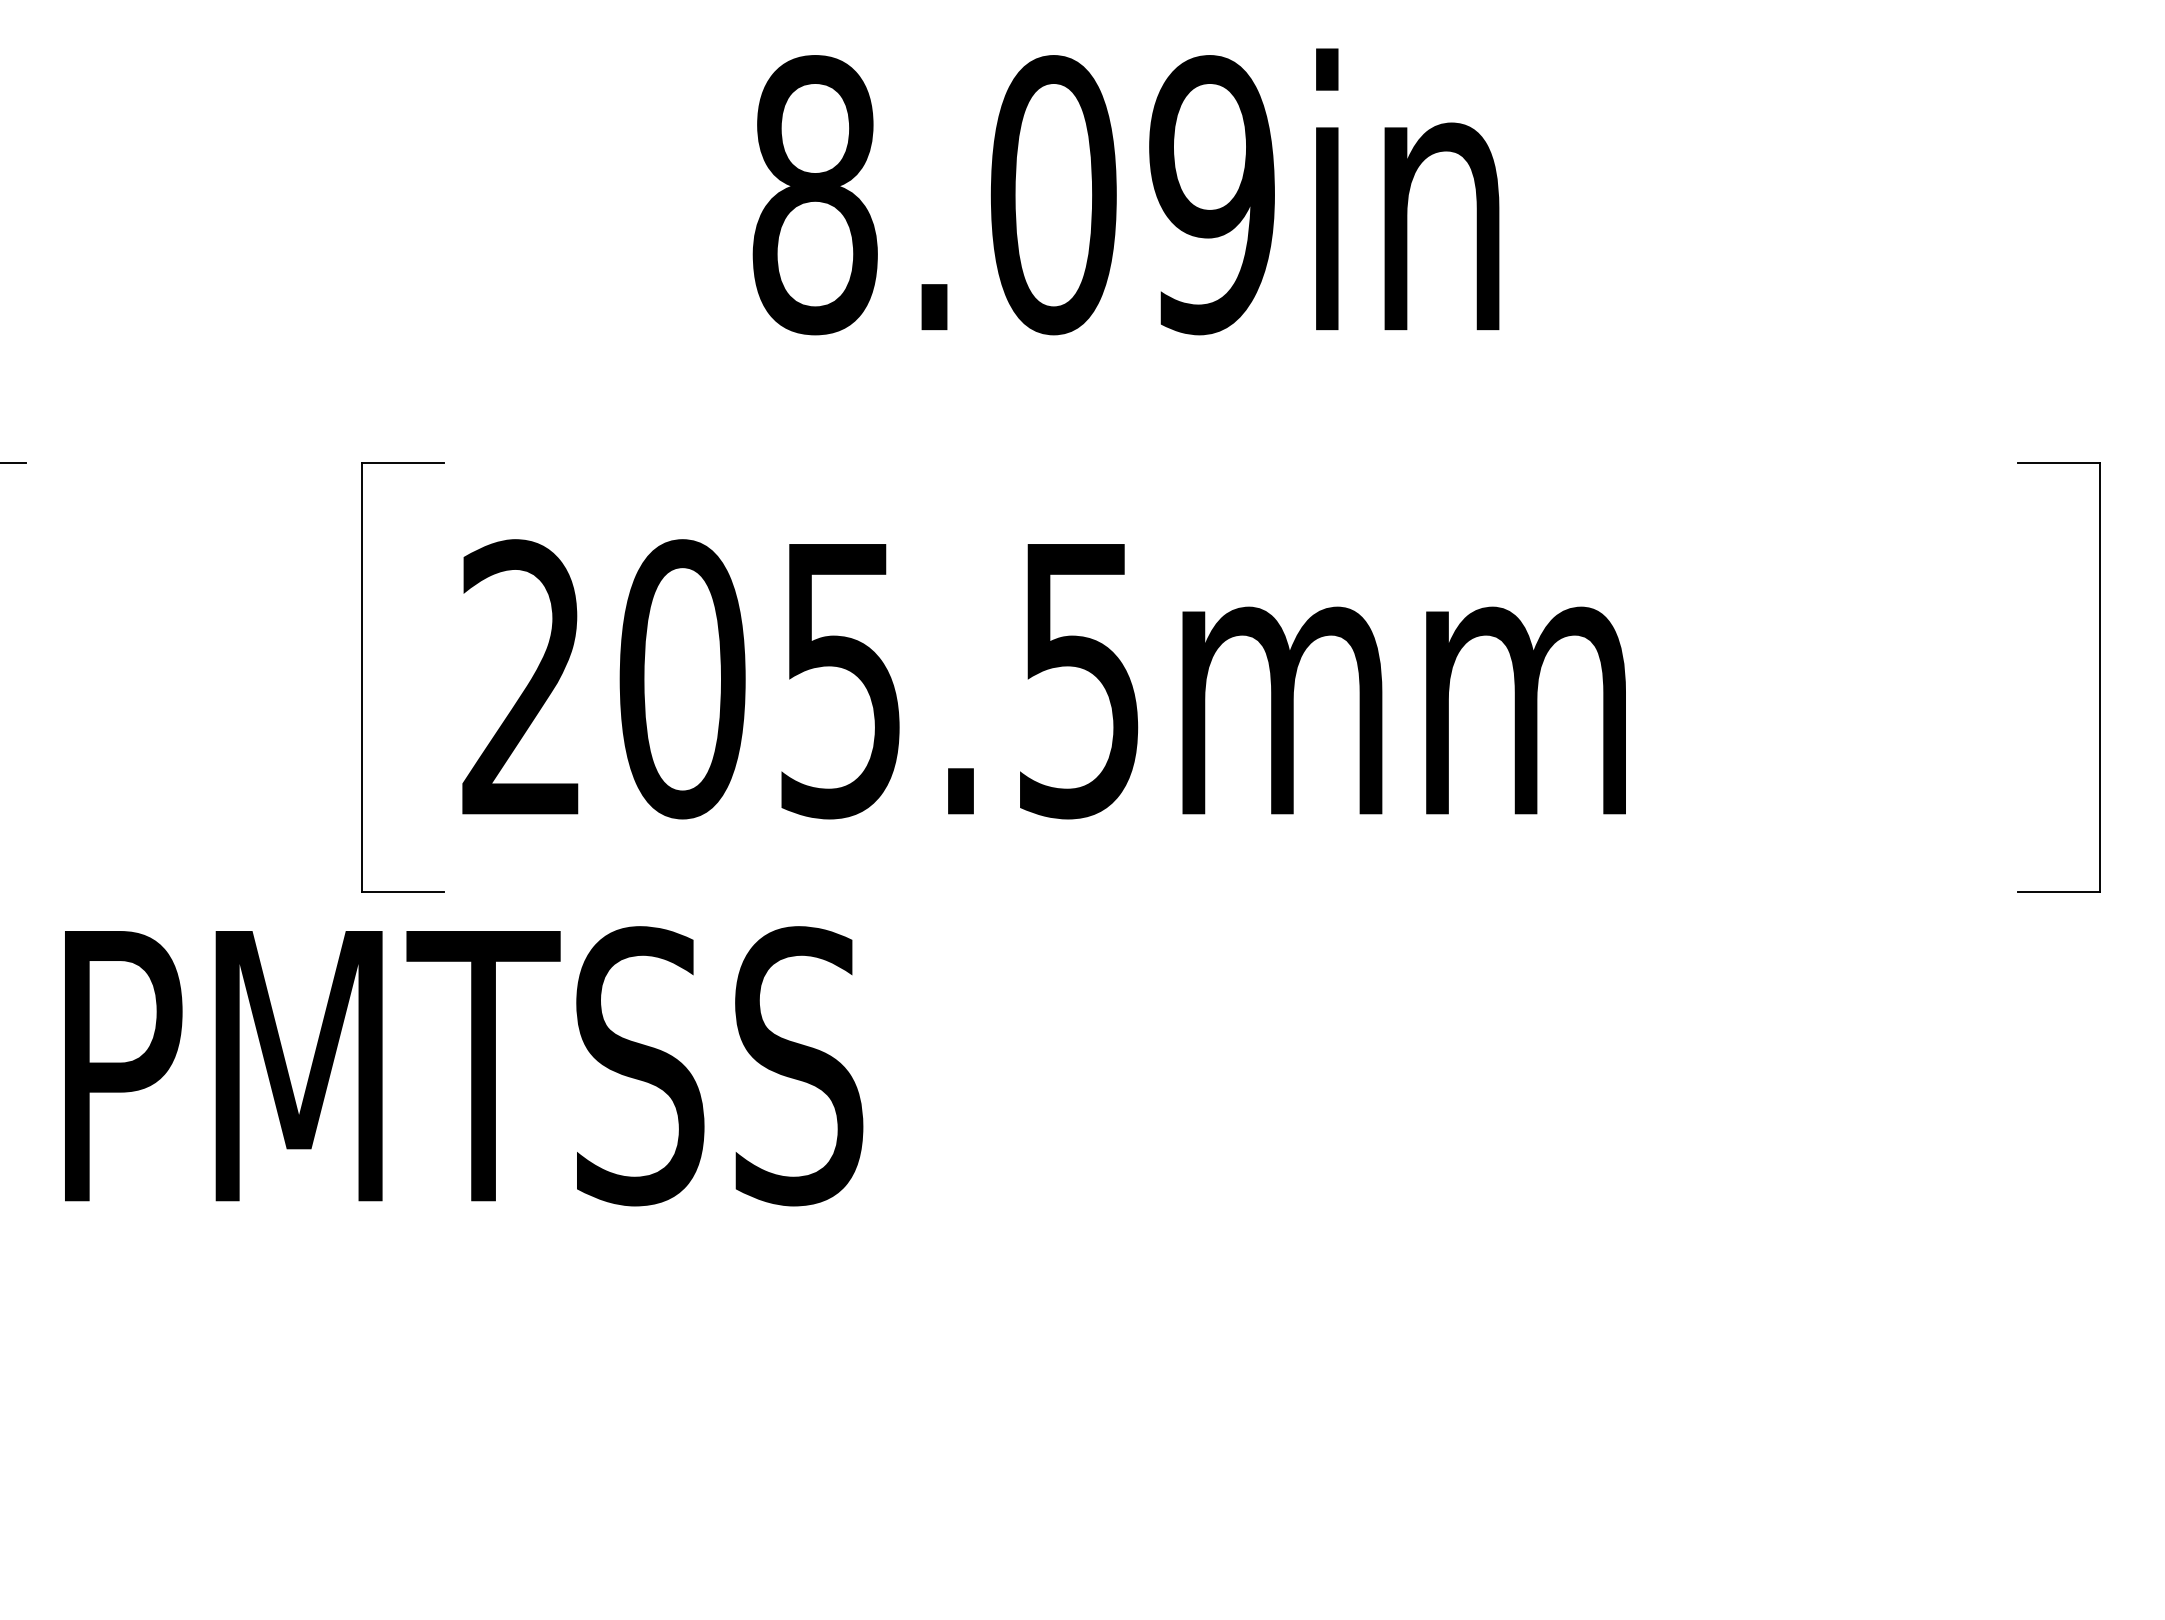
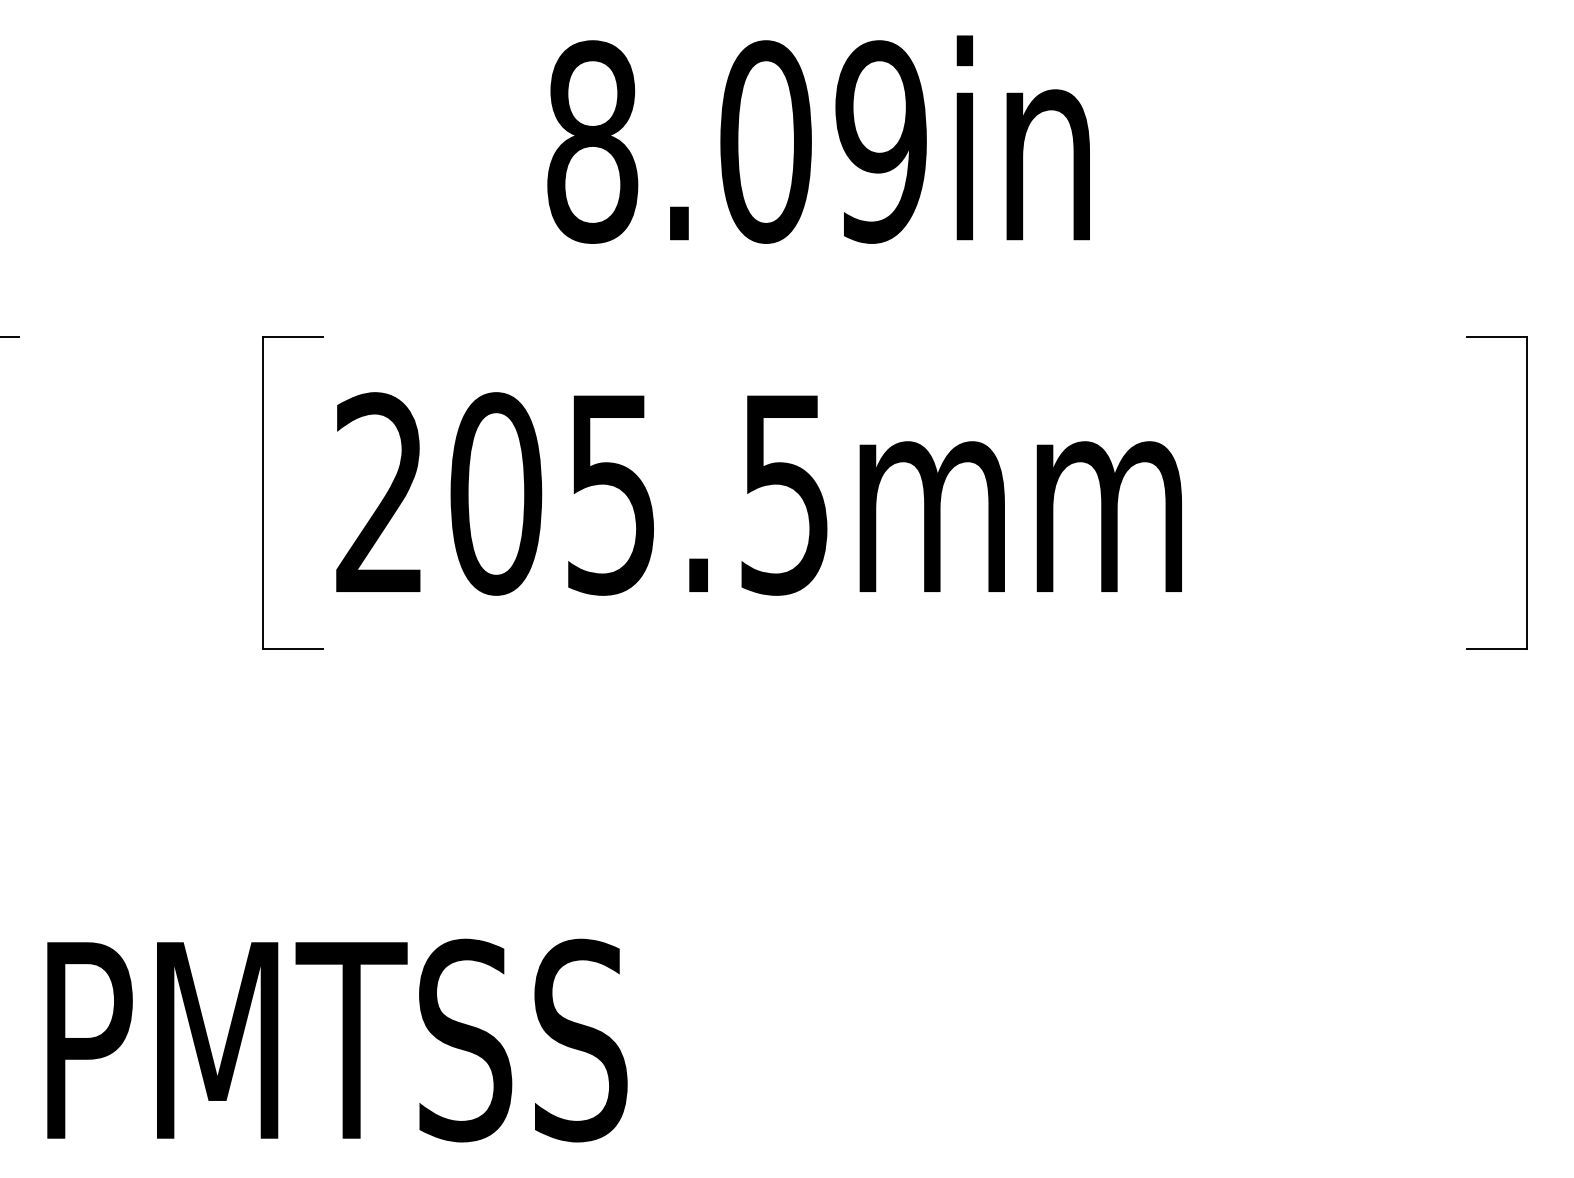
text: (464, 1066) -> (337, 1040), moved

